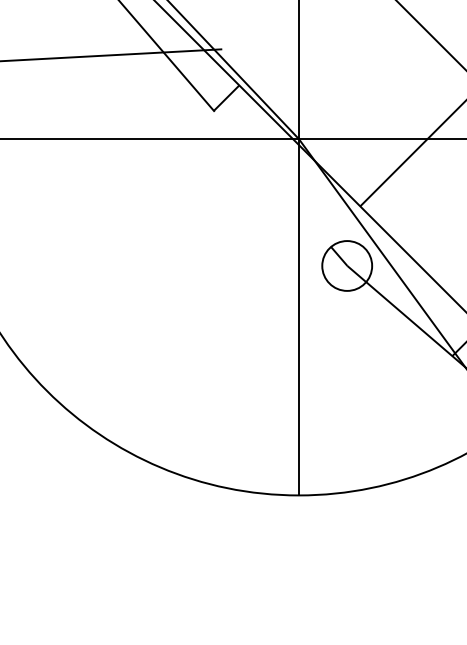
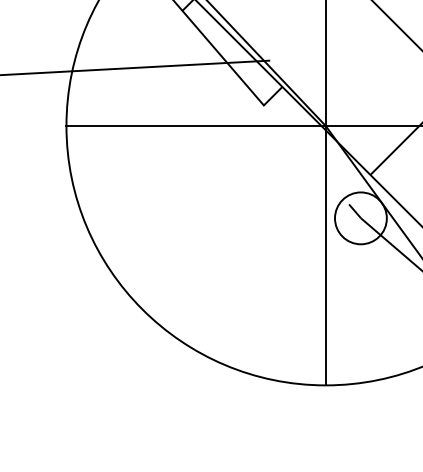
circle: (346, 266) -> (360, 218), size x1.43

